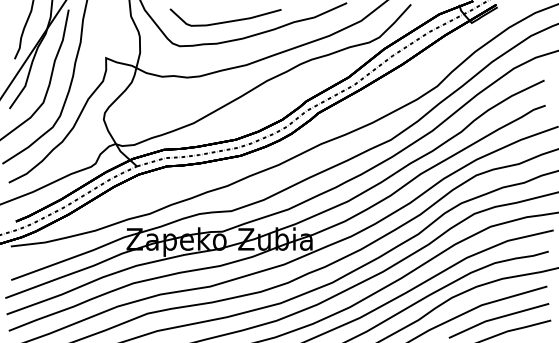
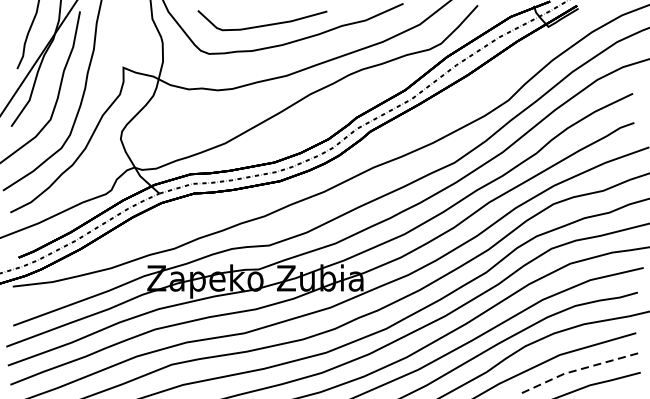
line: (497, 318) -> (578, 370), solid -> dashed

